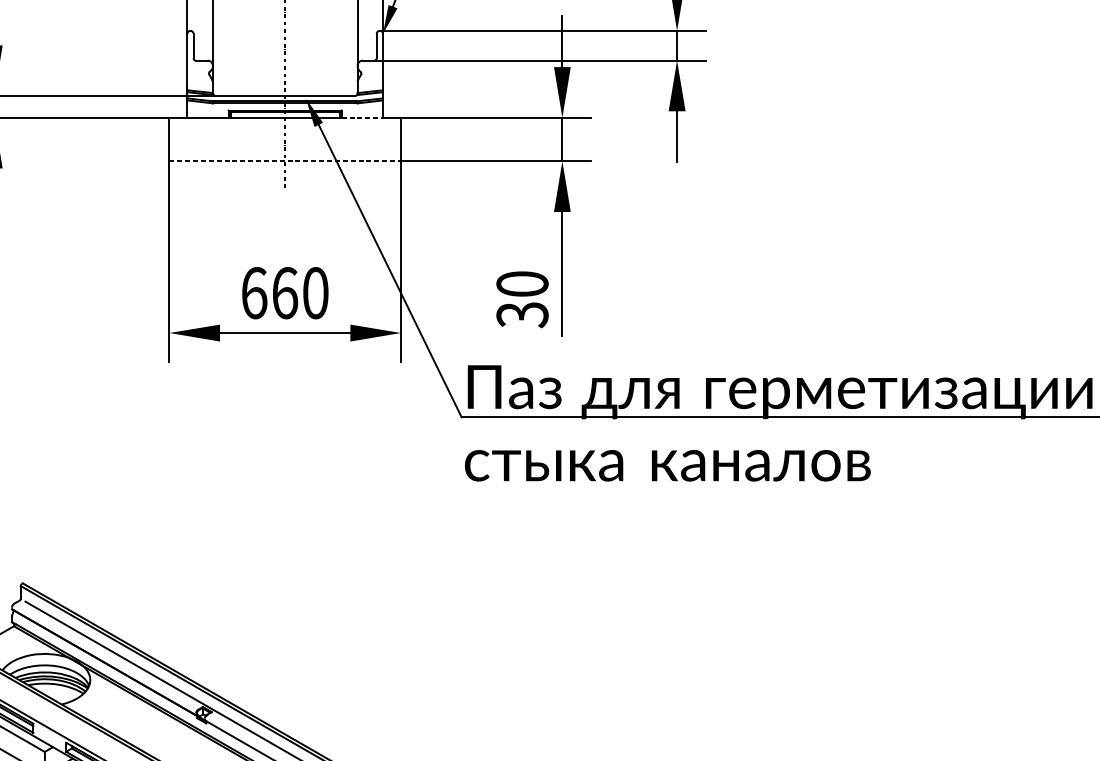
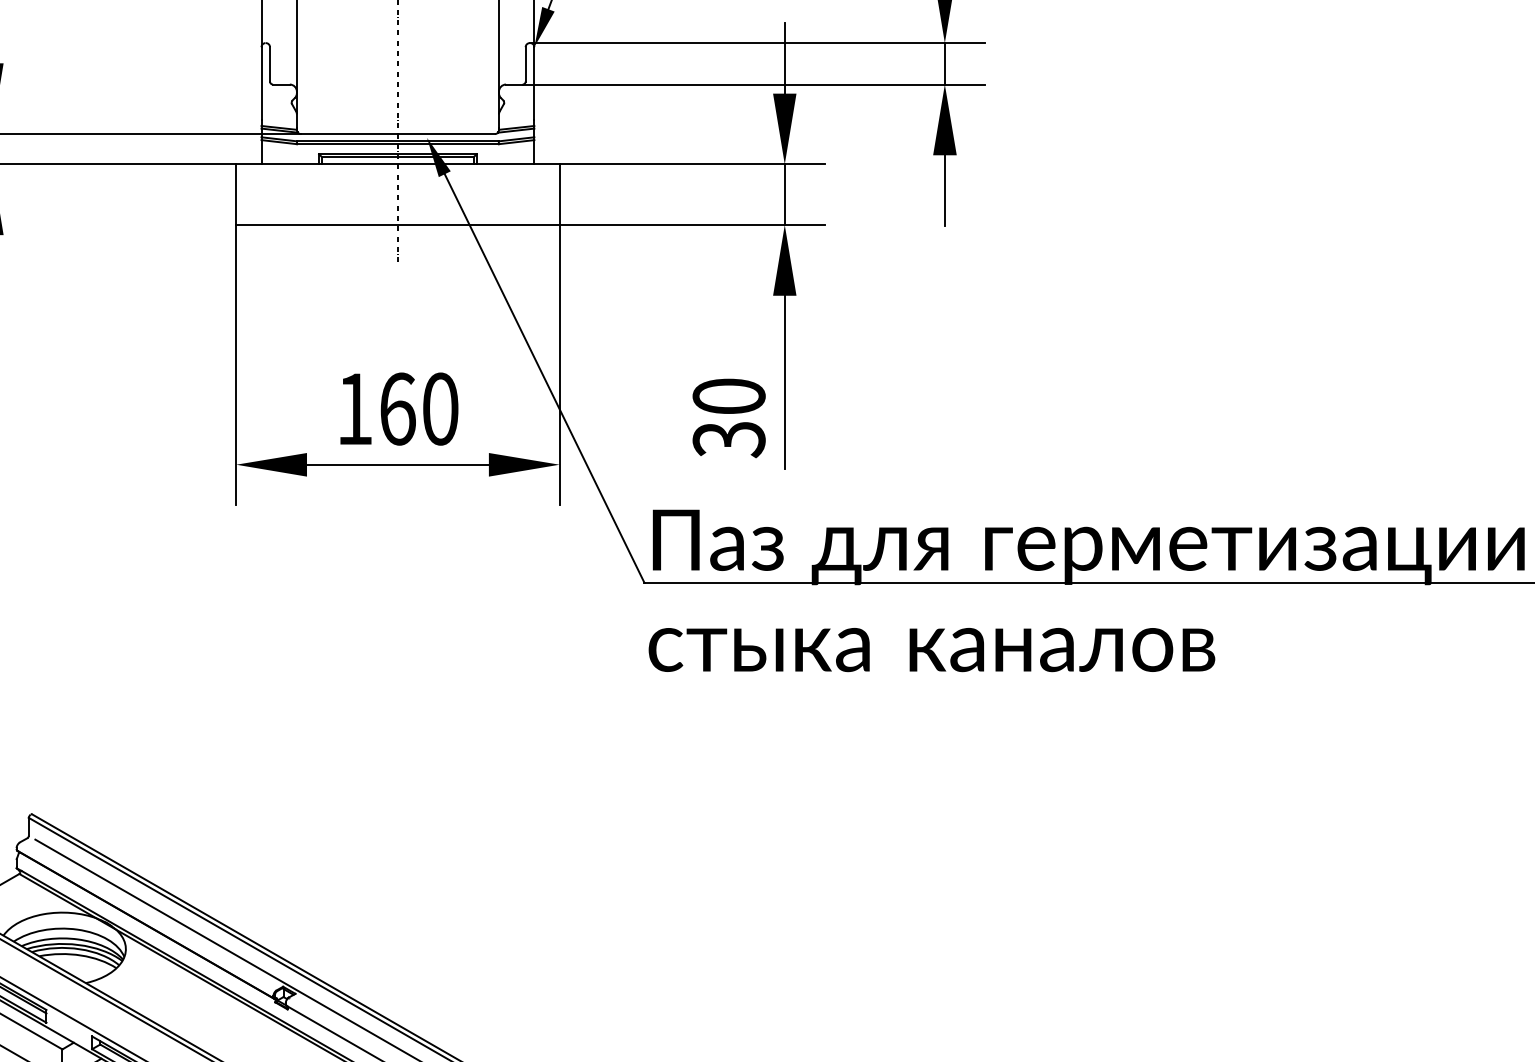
line: (362, 117) -> (505, 164), dashed -> solid
line: (284, 161) -> (397, 225), dashed -> solid
text: (254, 292) -> (355, 408), 660 -> 160

